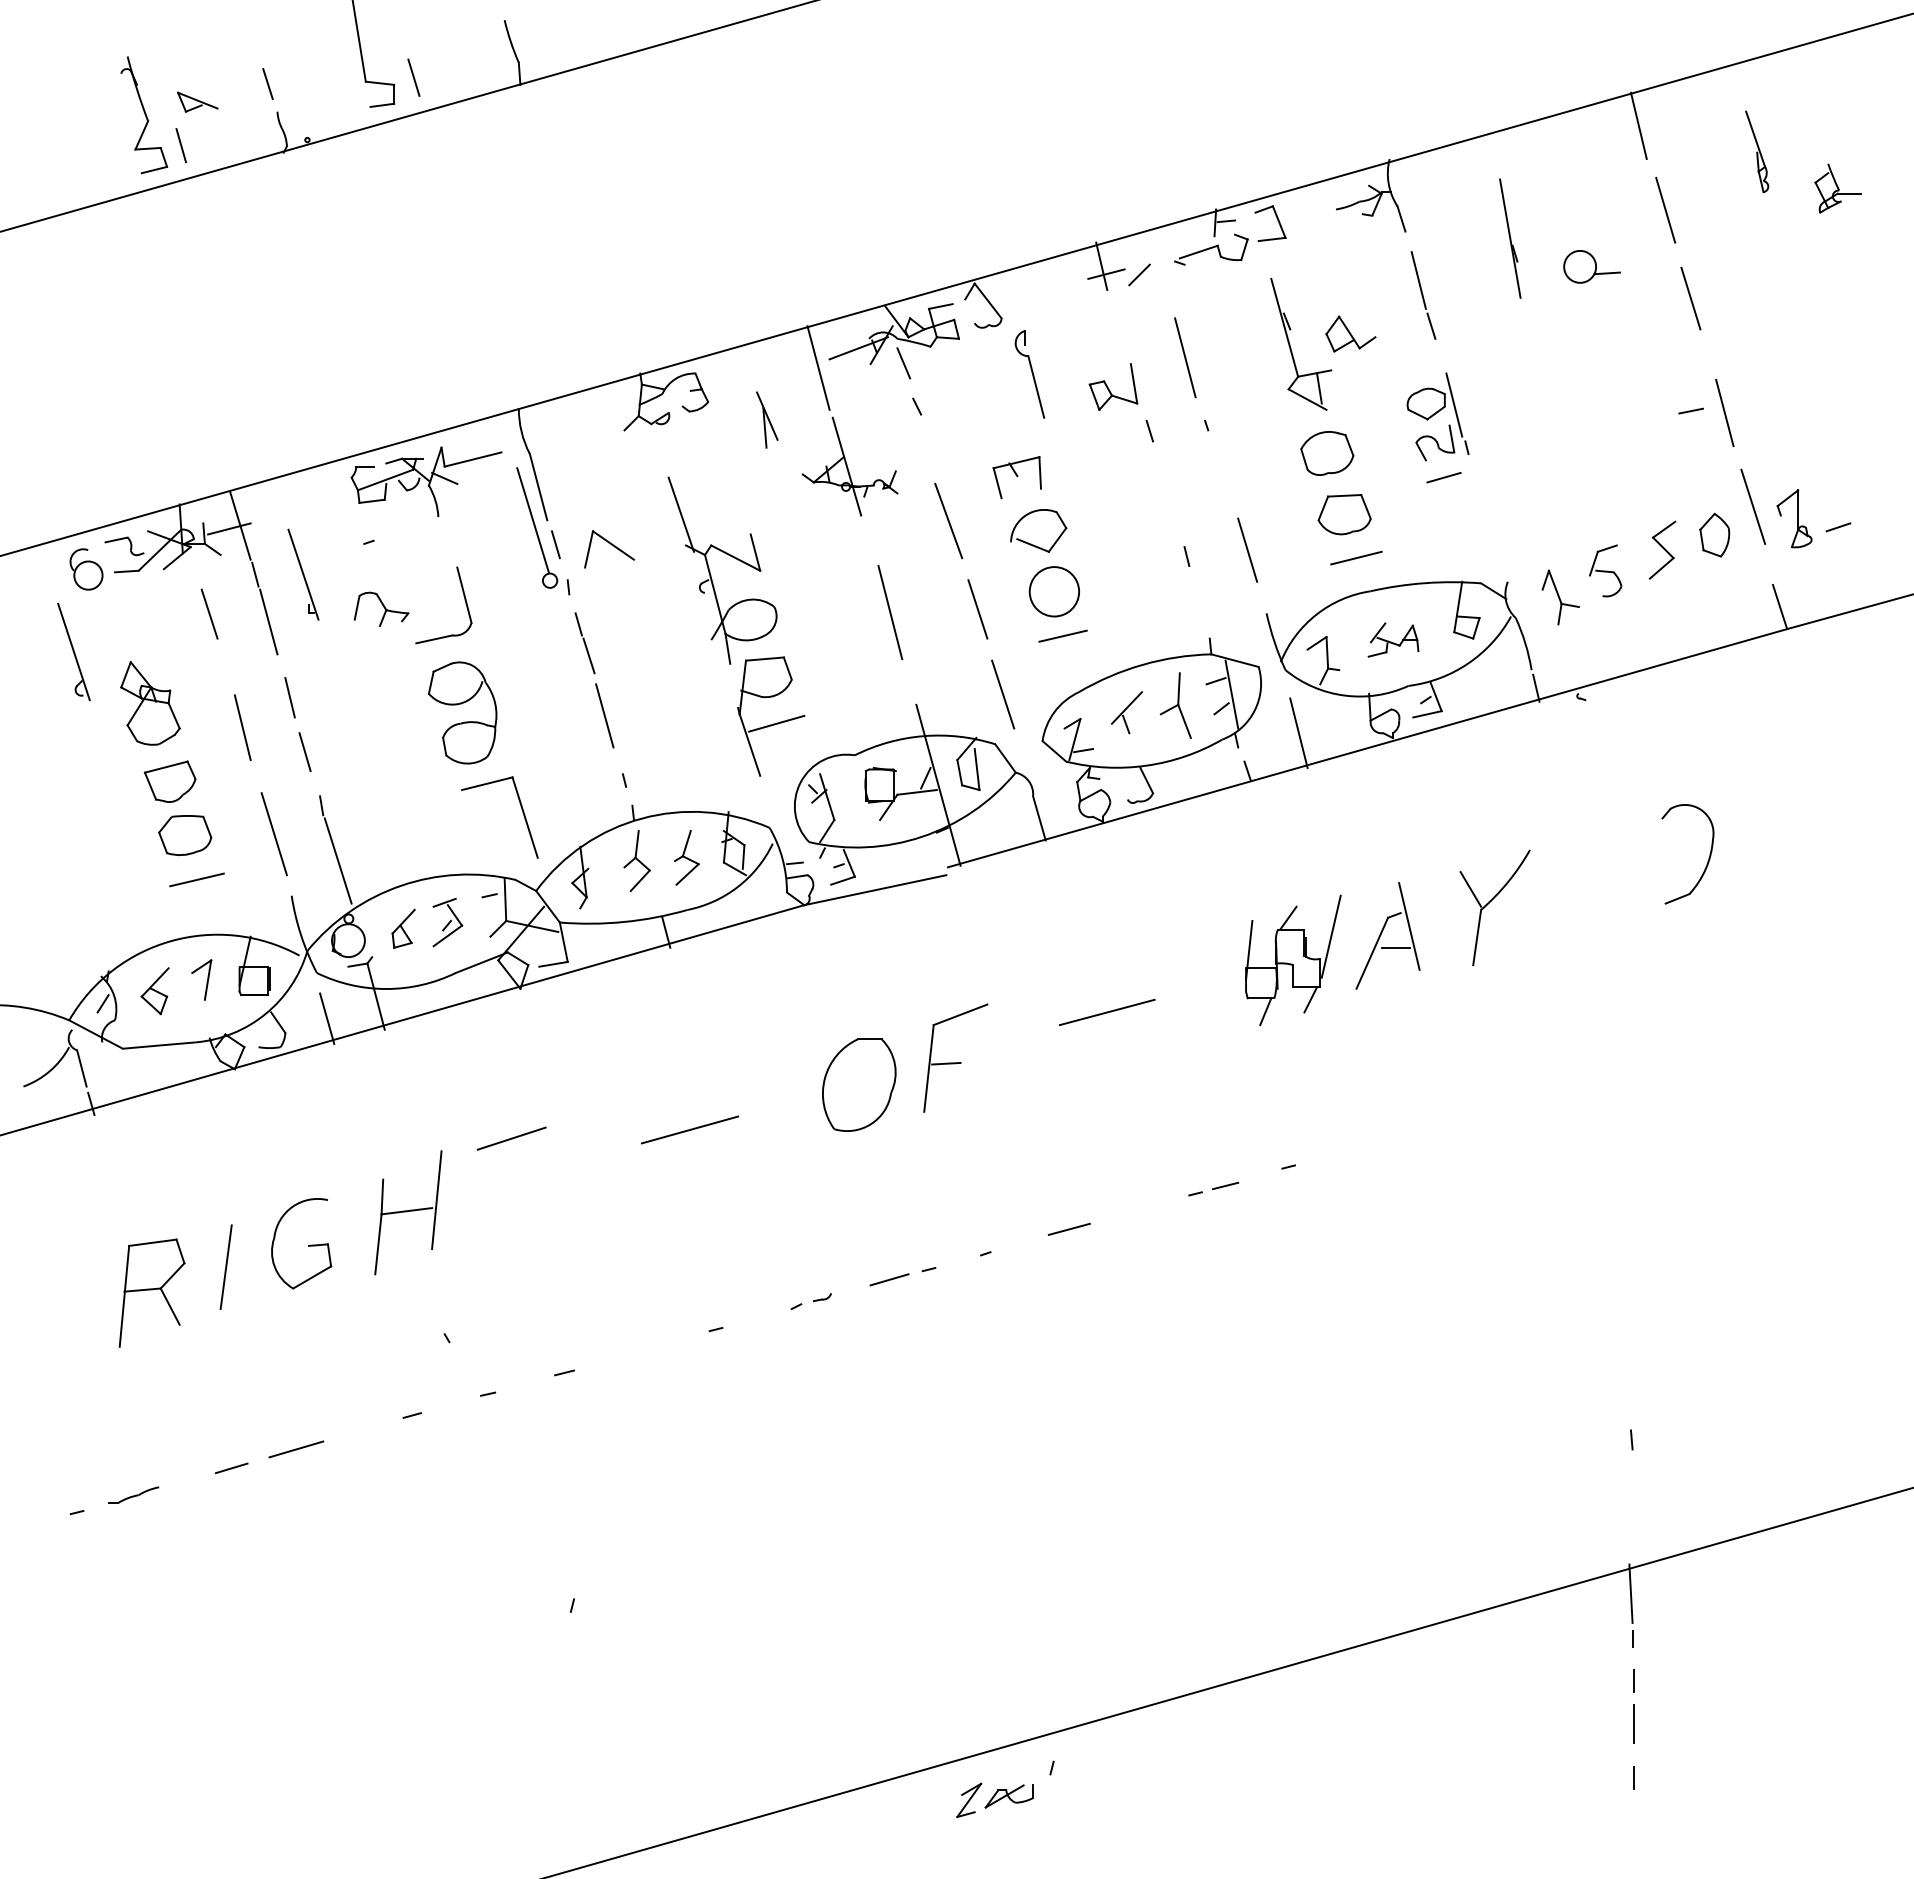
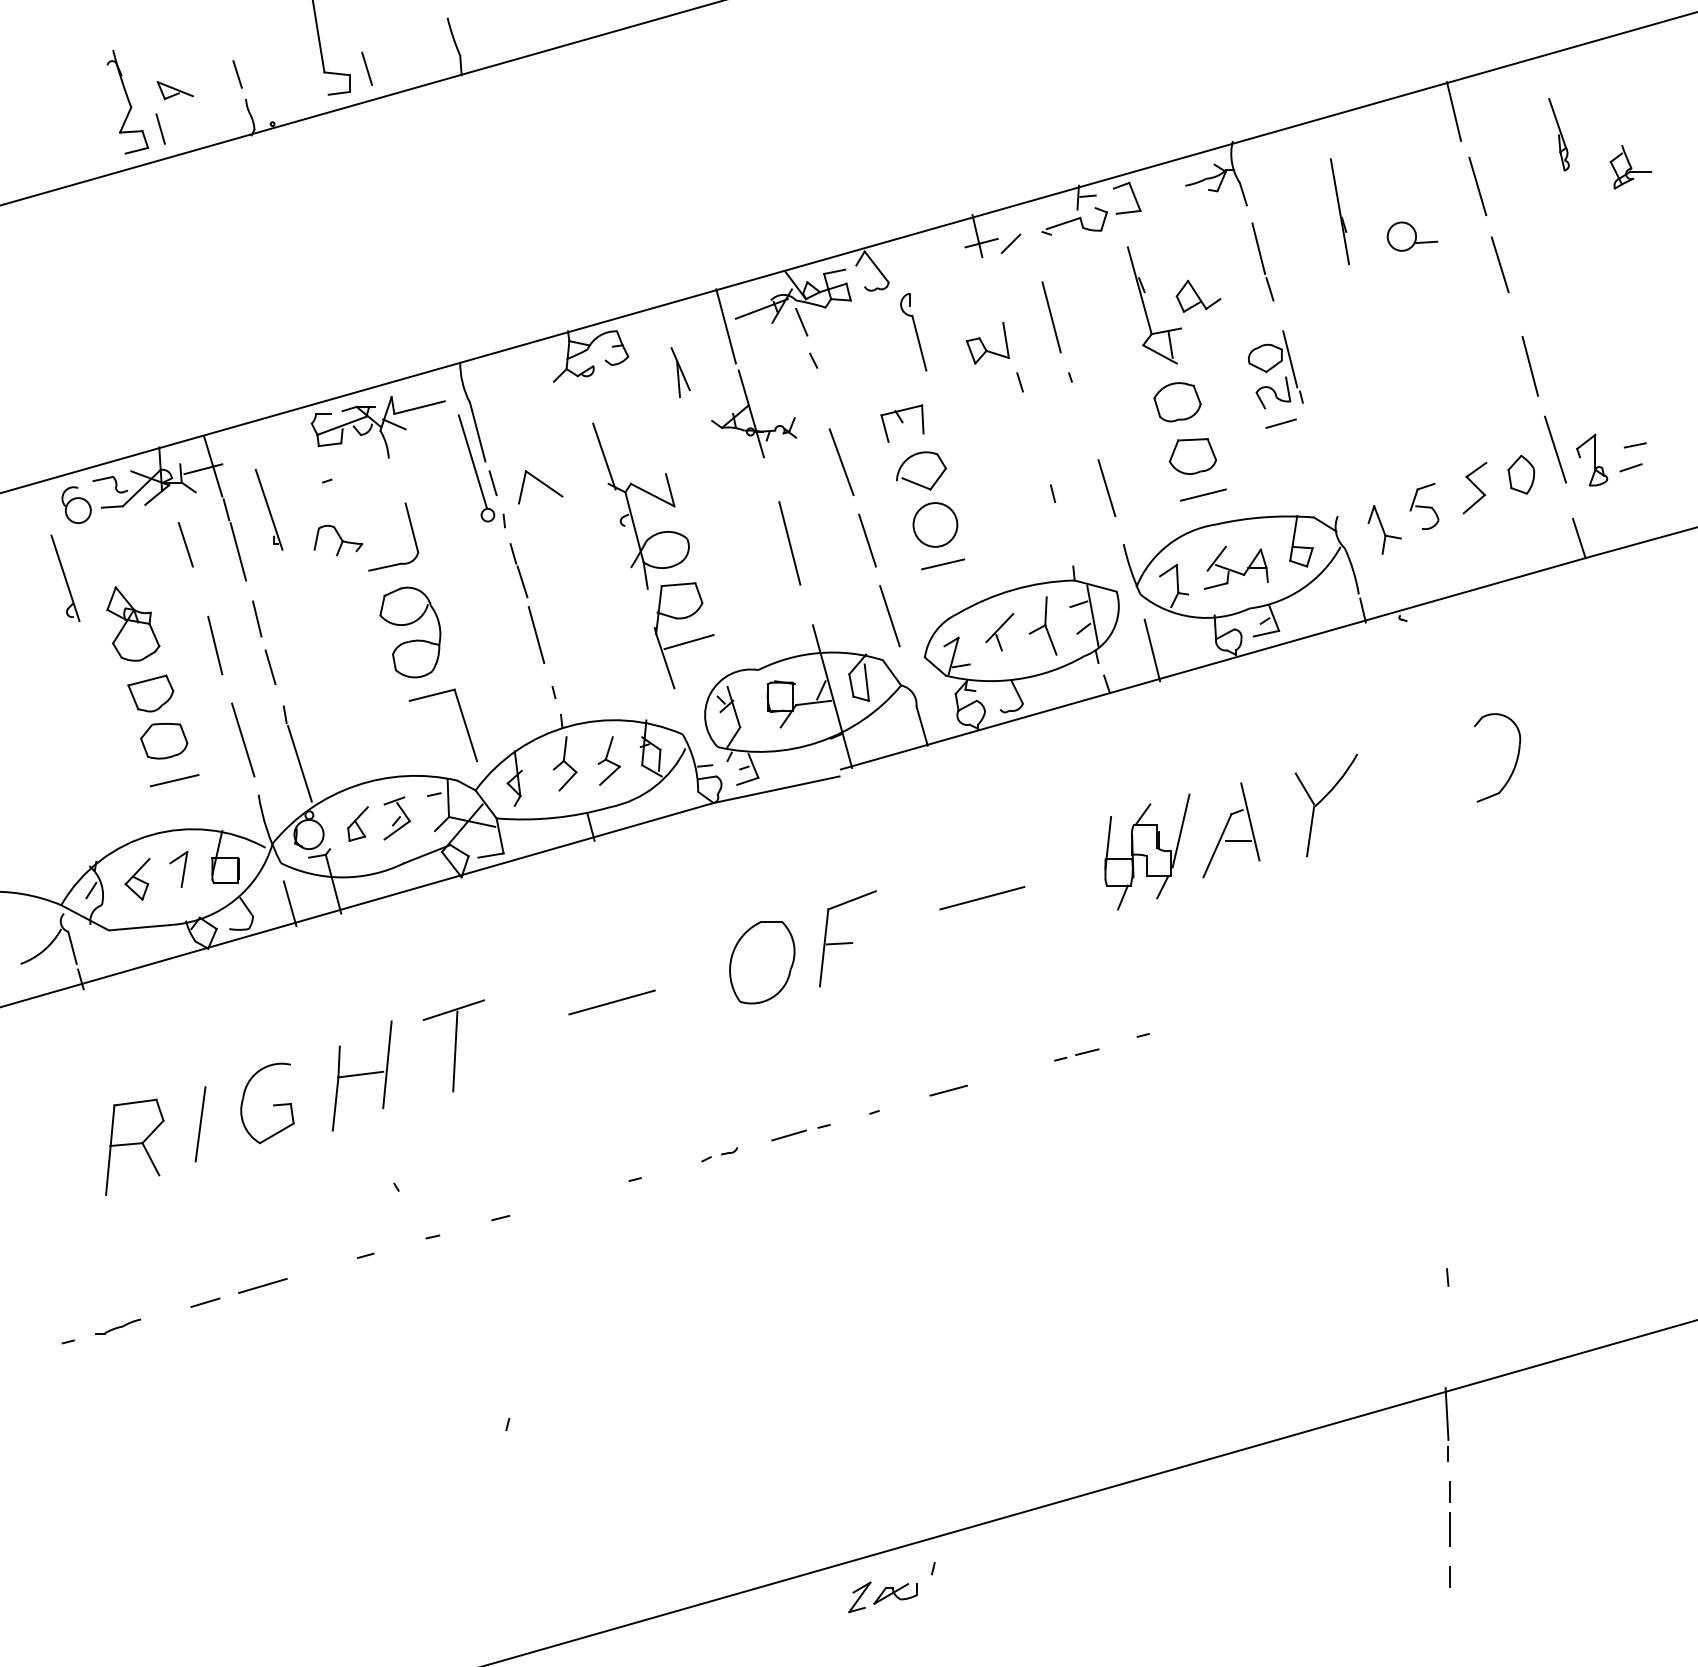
line: (1690, 410) -> (1634, 444), moved
part: (1393, 639) -> (1236, 567), size x1.43
line: (512, 1185) -> (454, 1051), added

